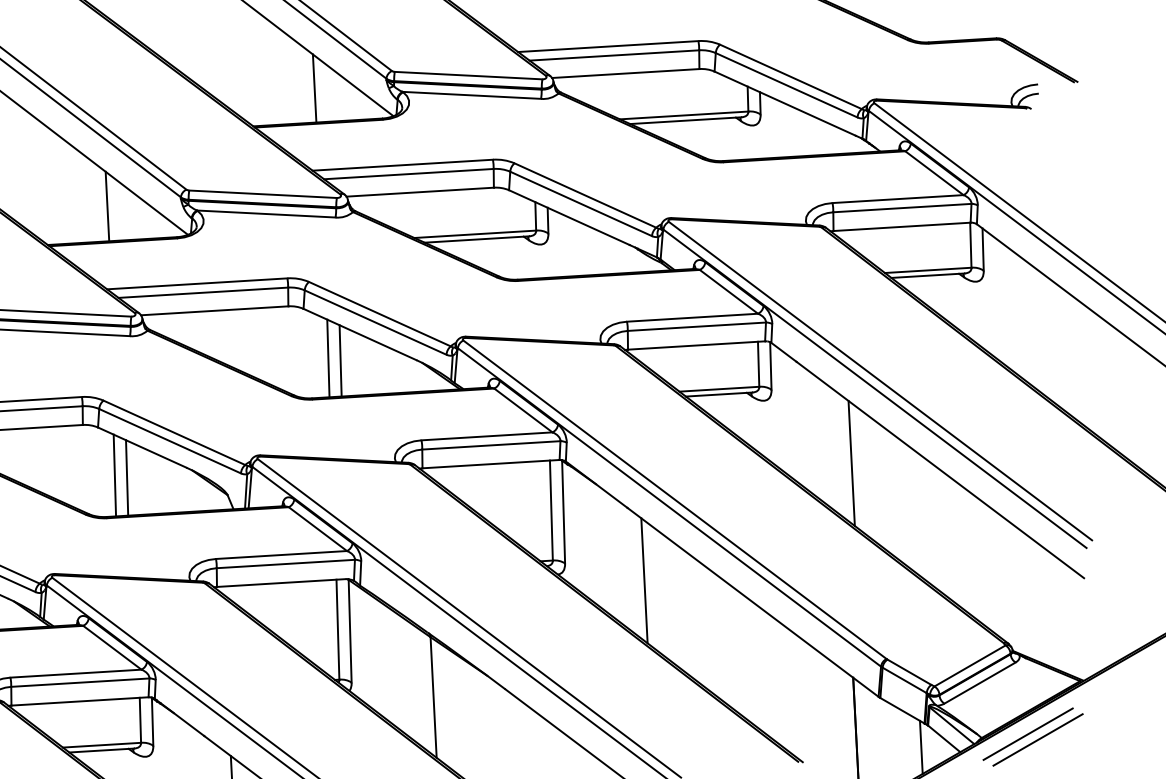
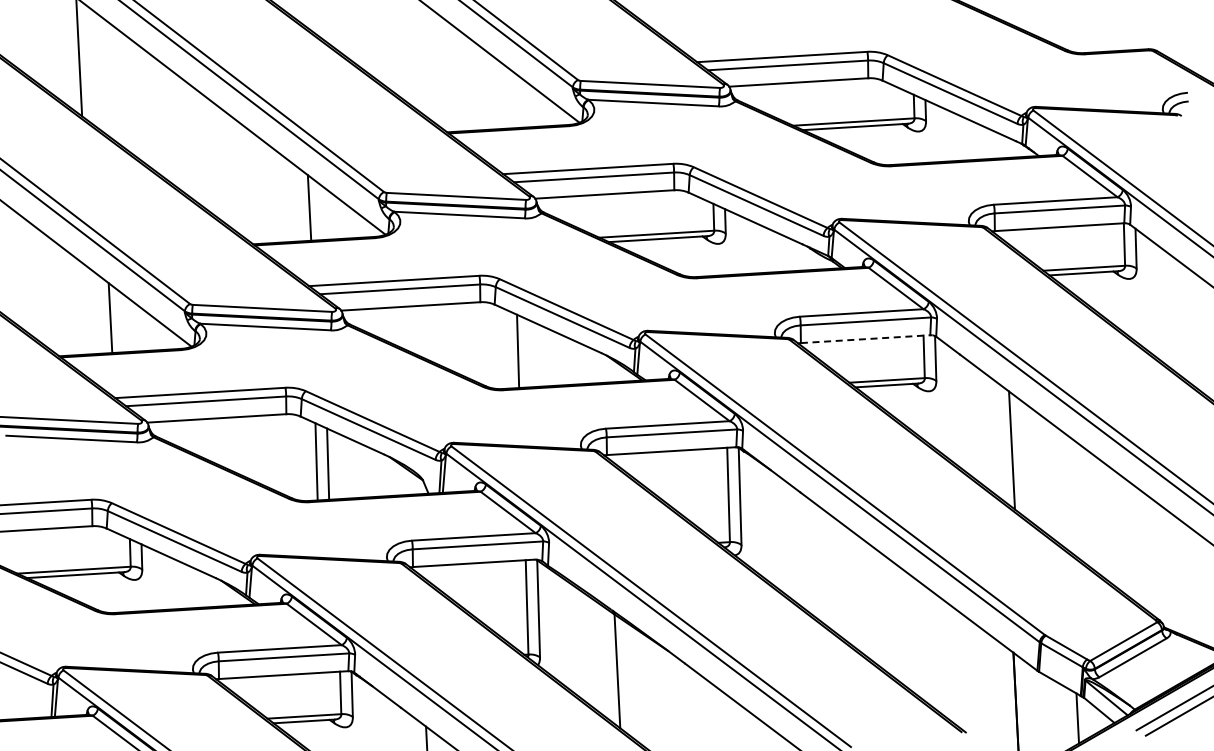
line: (313, 88) -> (504, 96), removed
line: (696, 345) -> (865, 339), solid -> dashed
line: (340, 360) -> (529, 353), removed
line: (644, 581) -> (816, 561), removed

